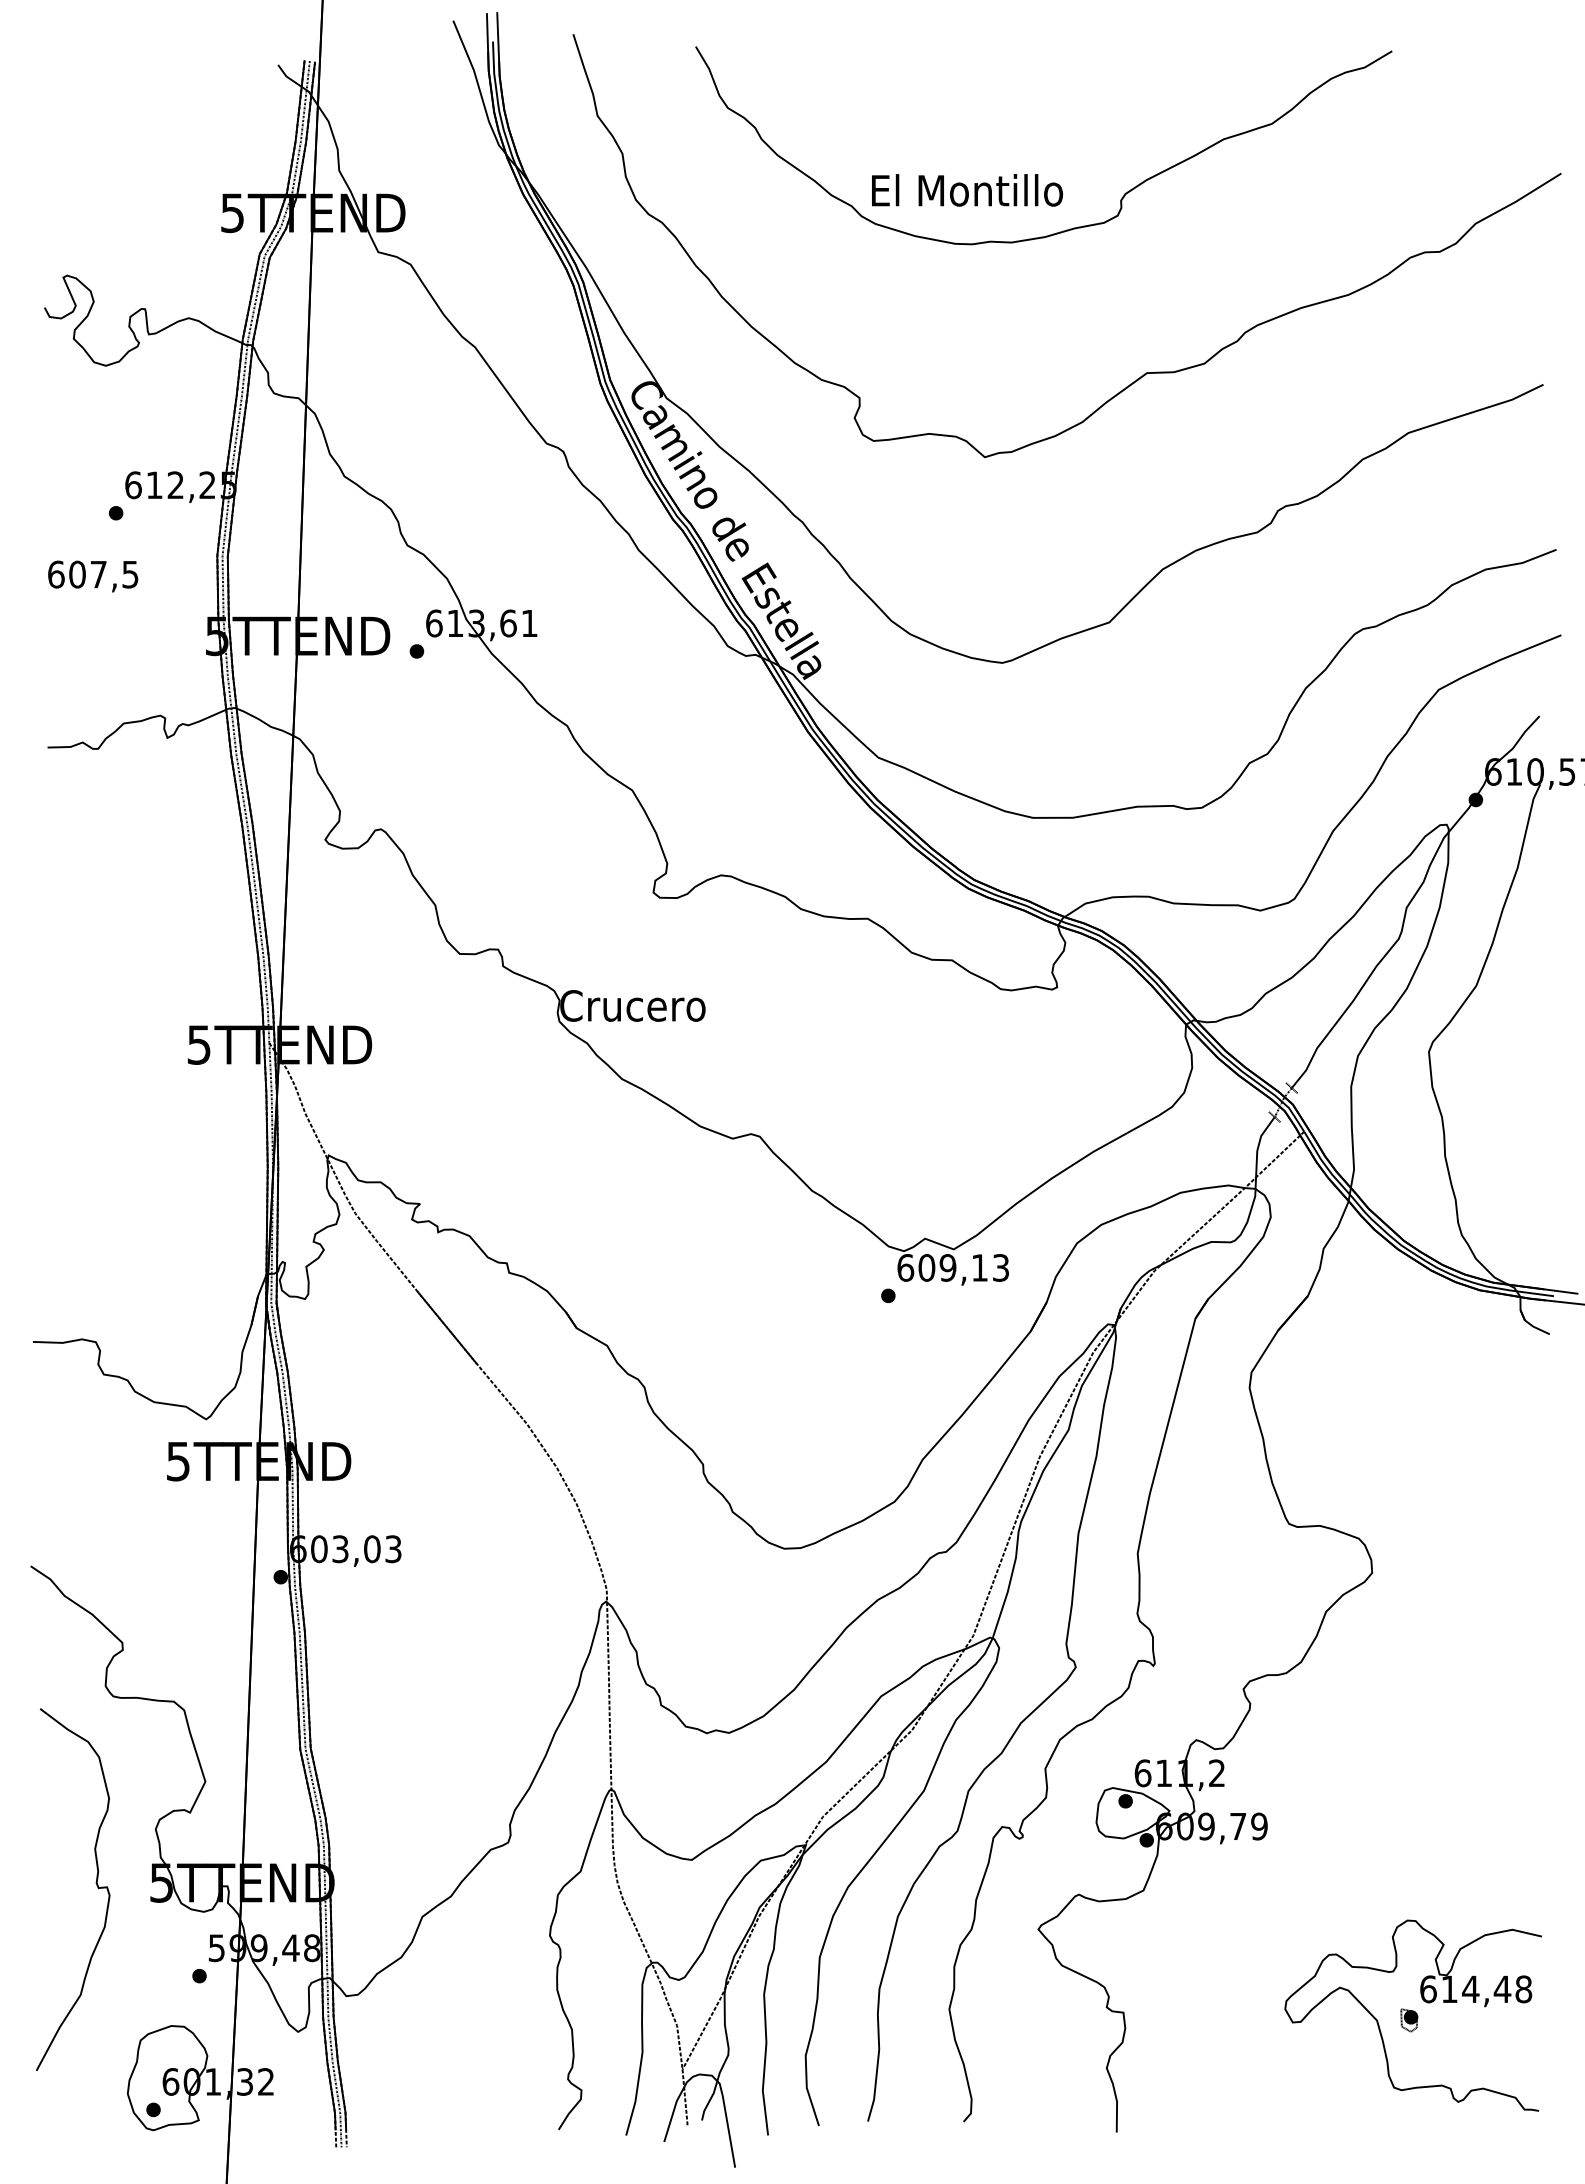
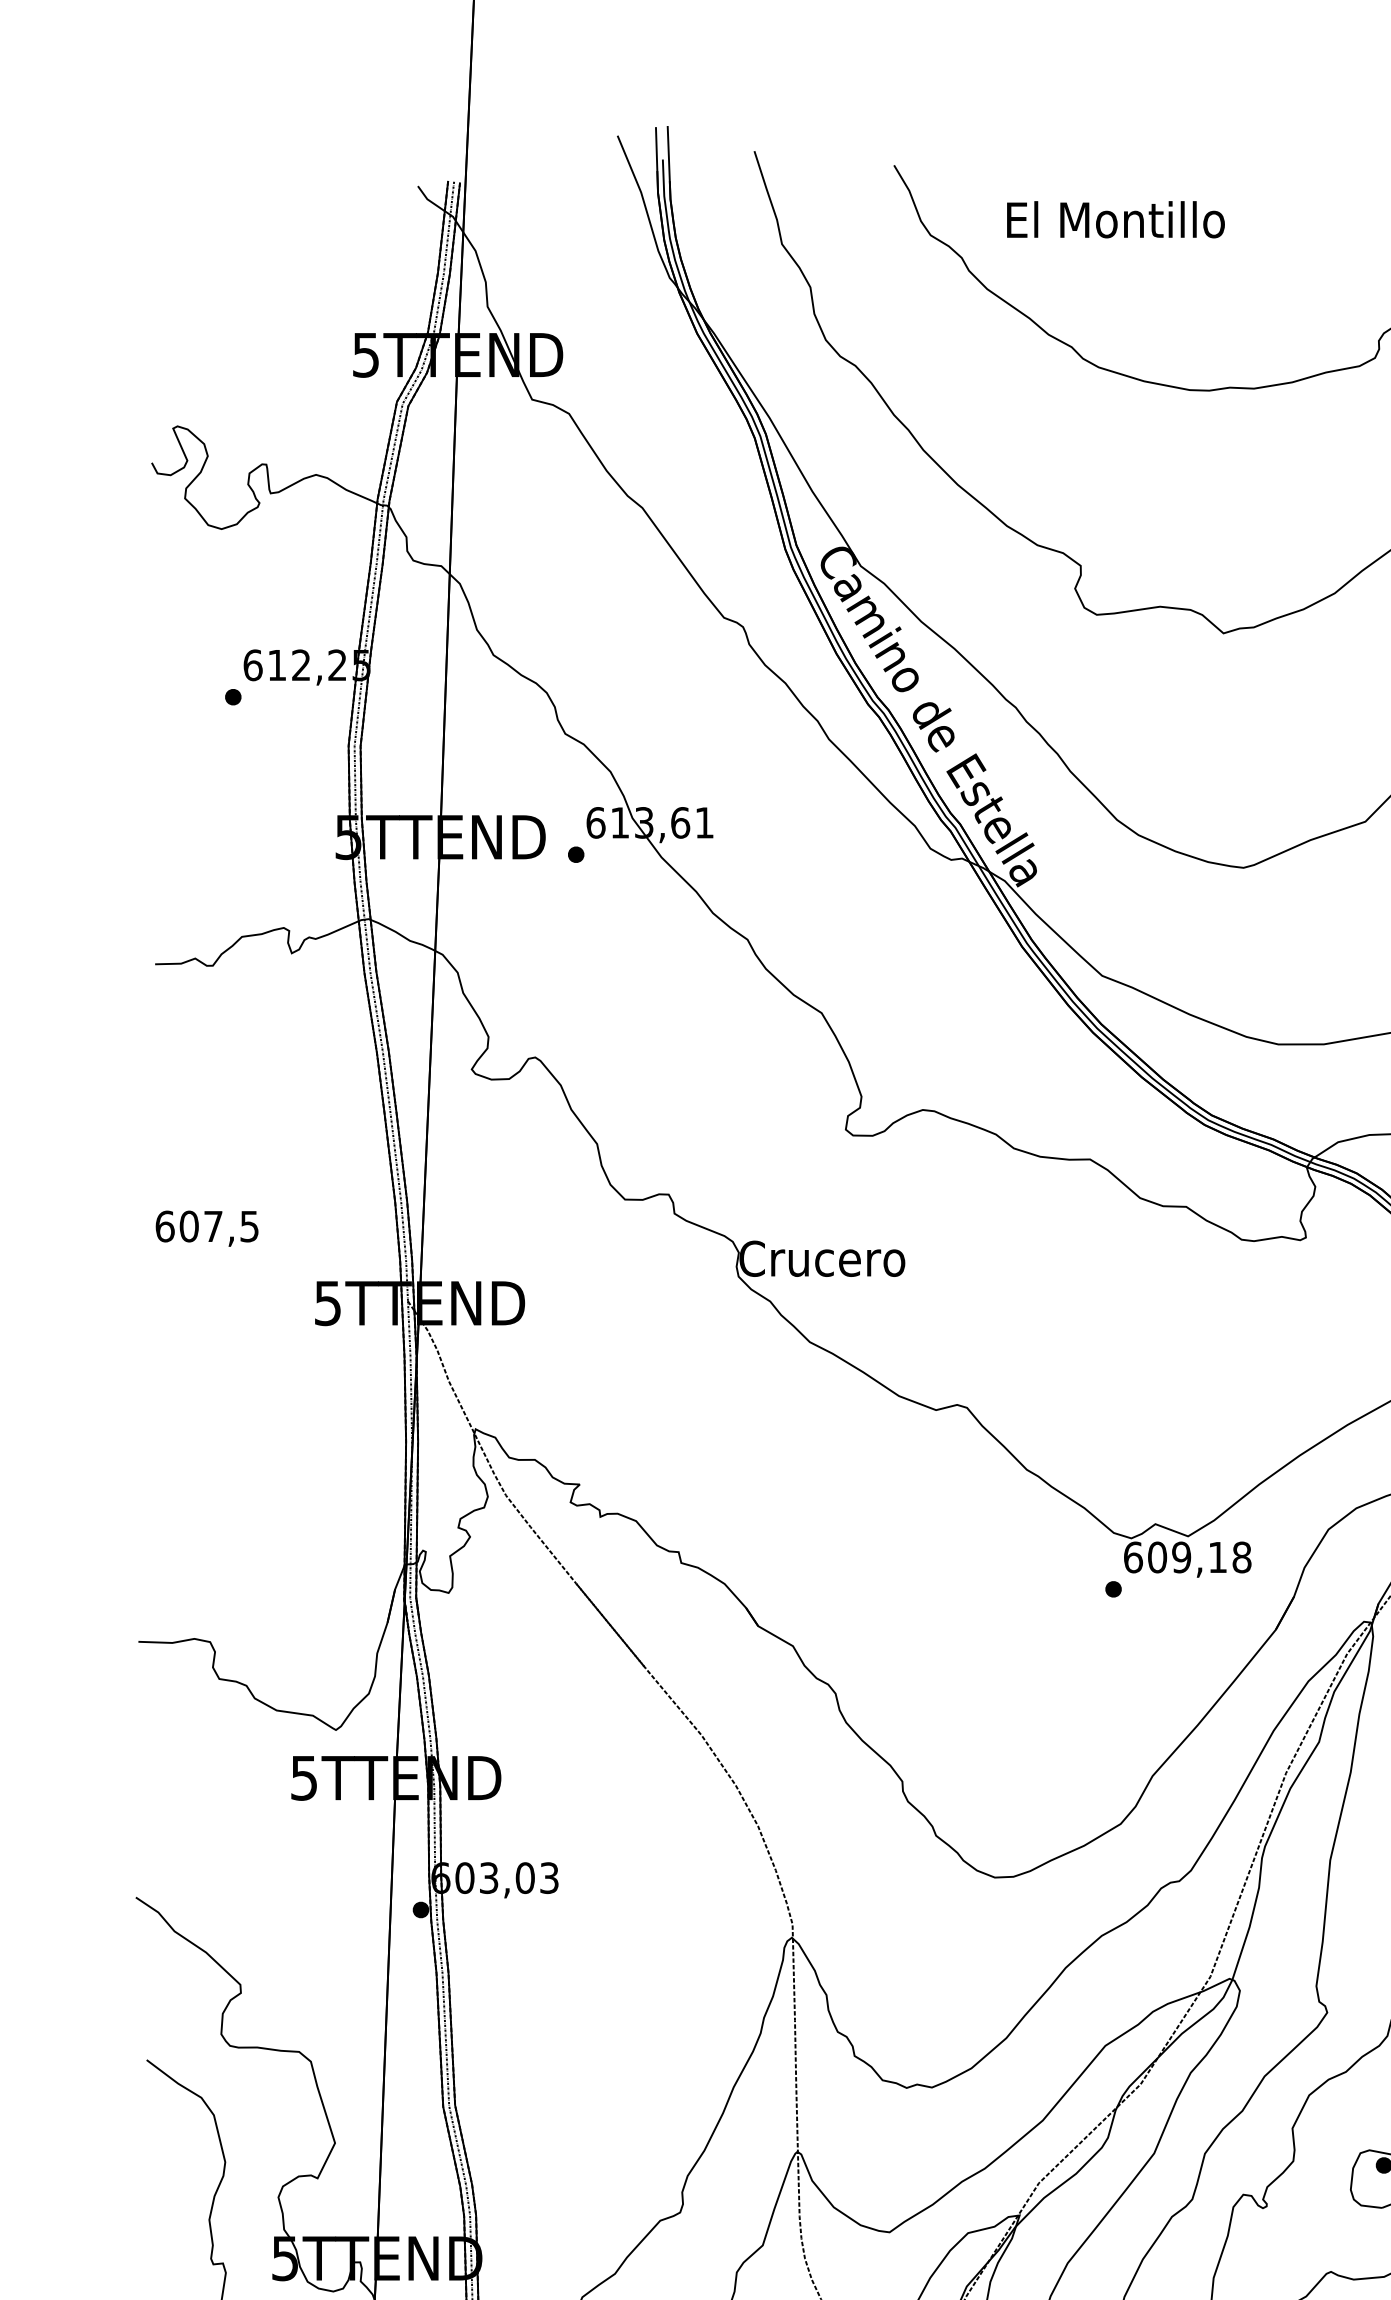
text: (967, 190) -> (1115, 219), moved
text: (93, 576) -> (207, 1228), moved
text: (1000, 1267) -> (1241, 1556), 609,13 -> 609,18

